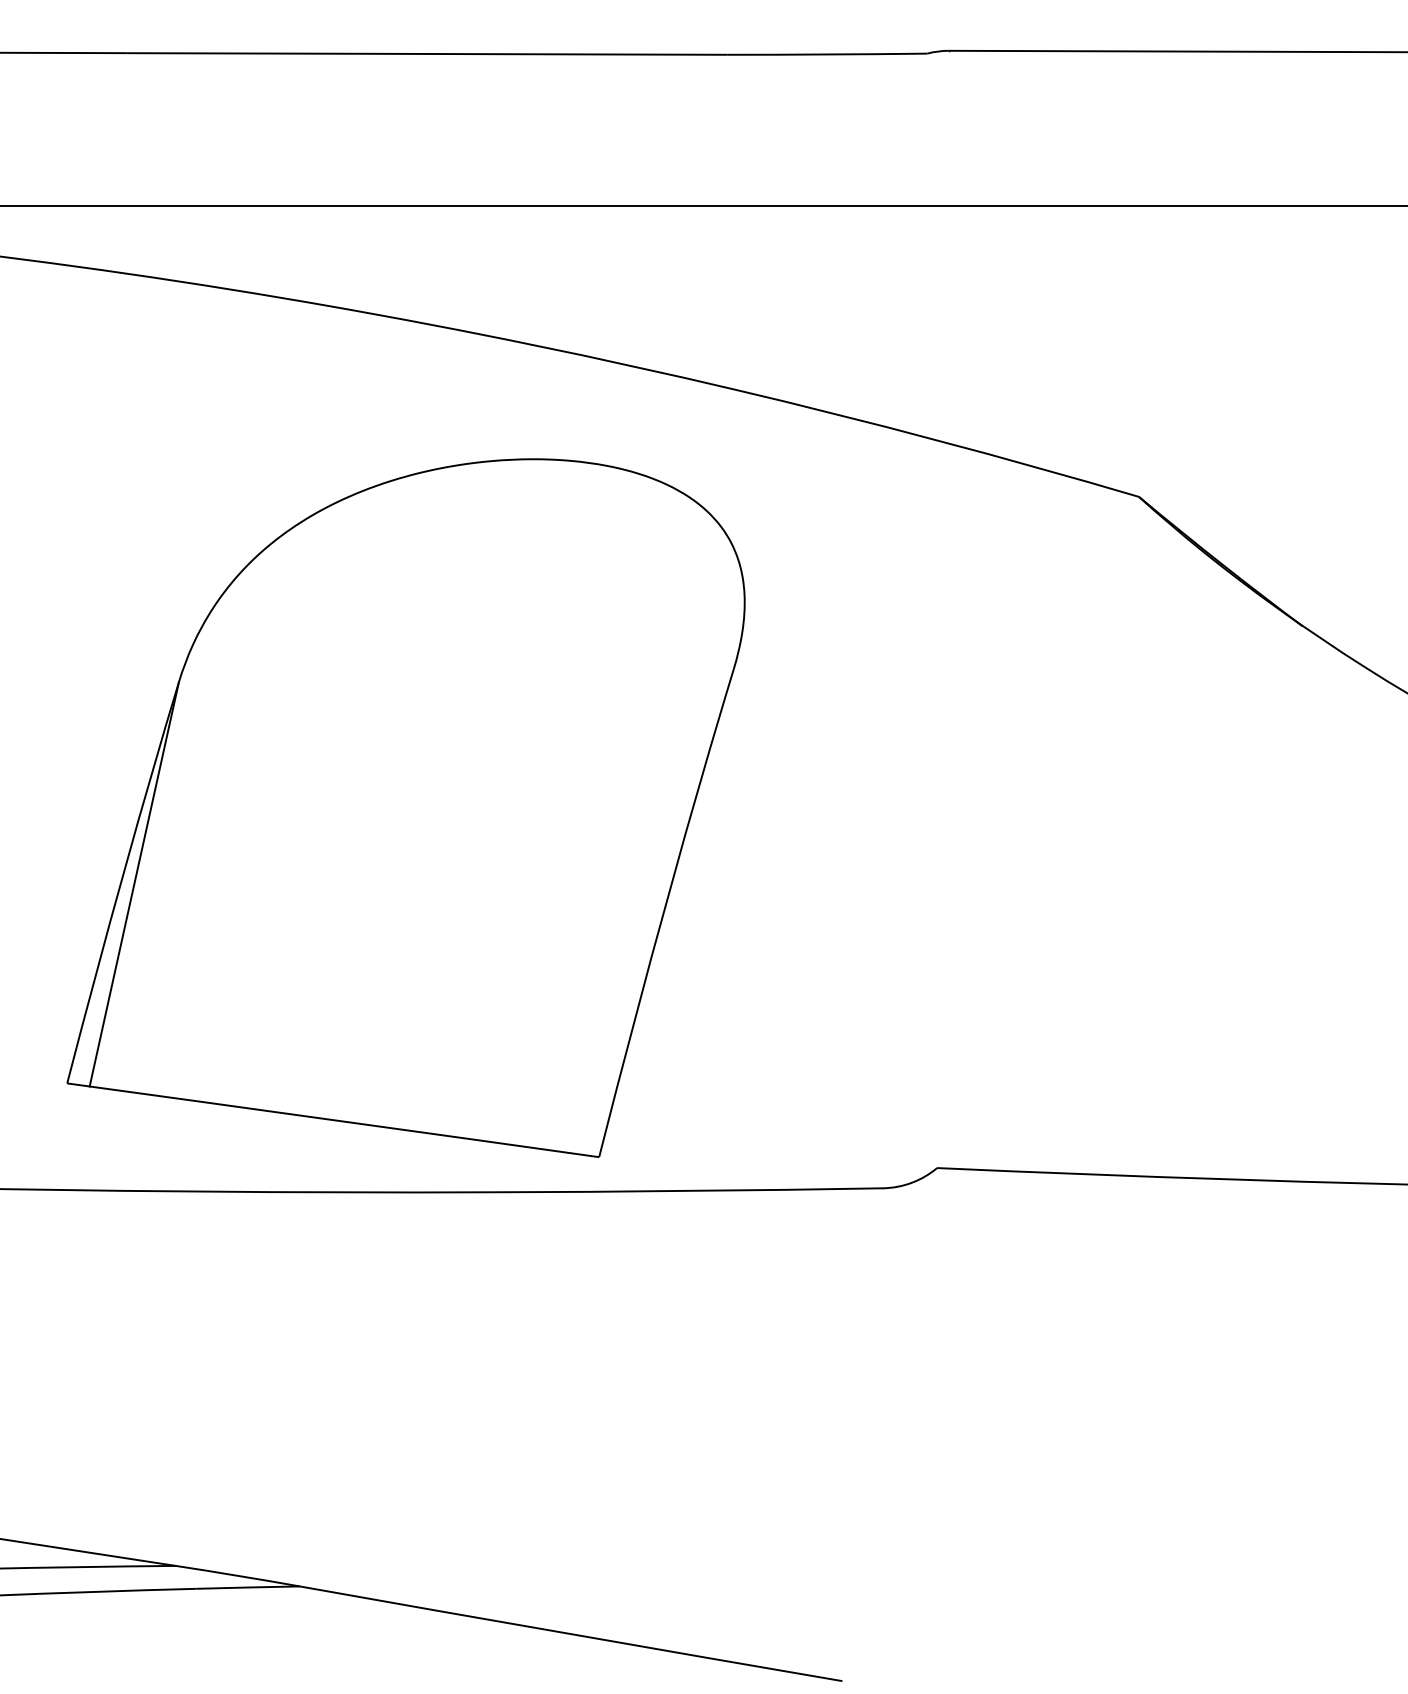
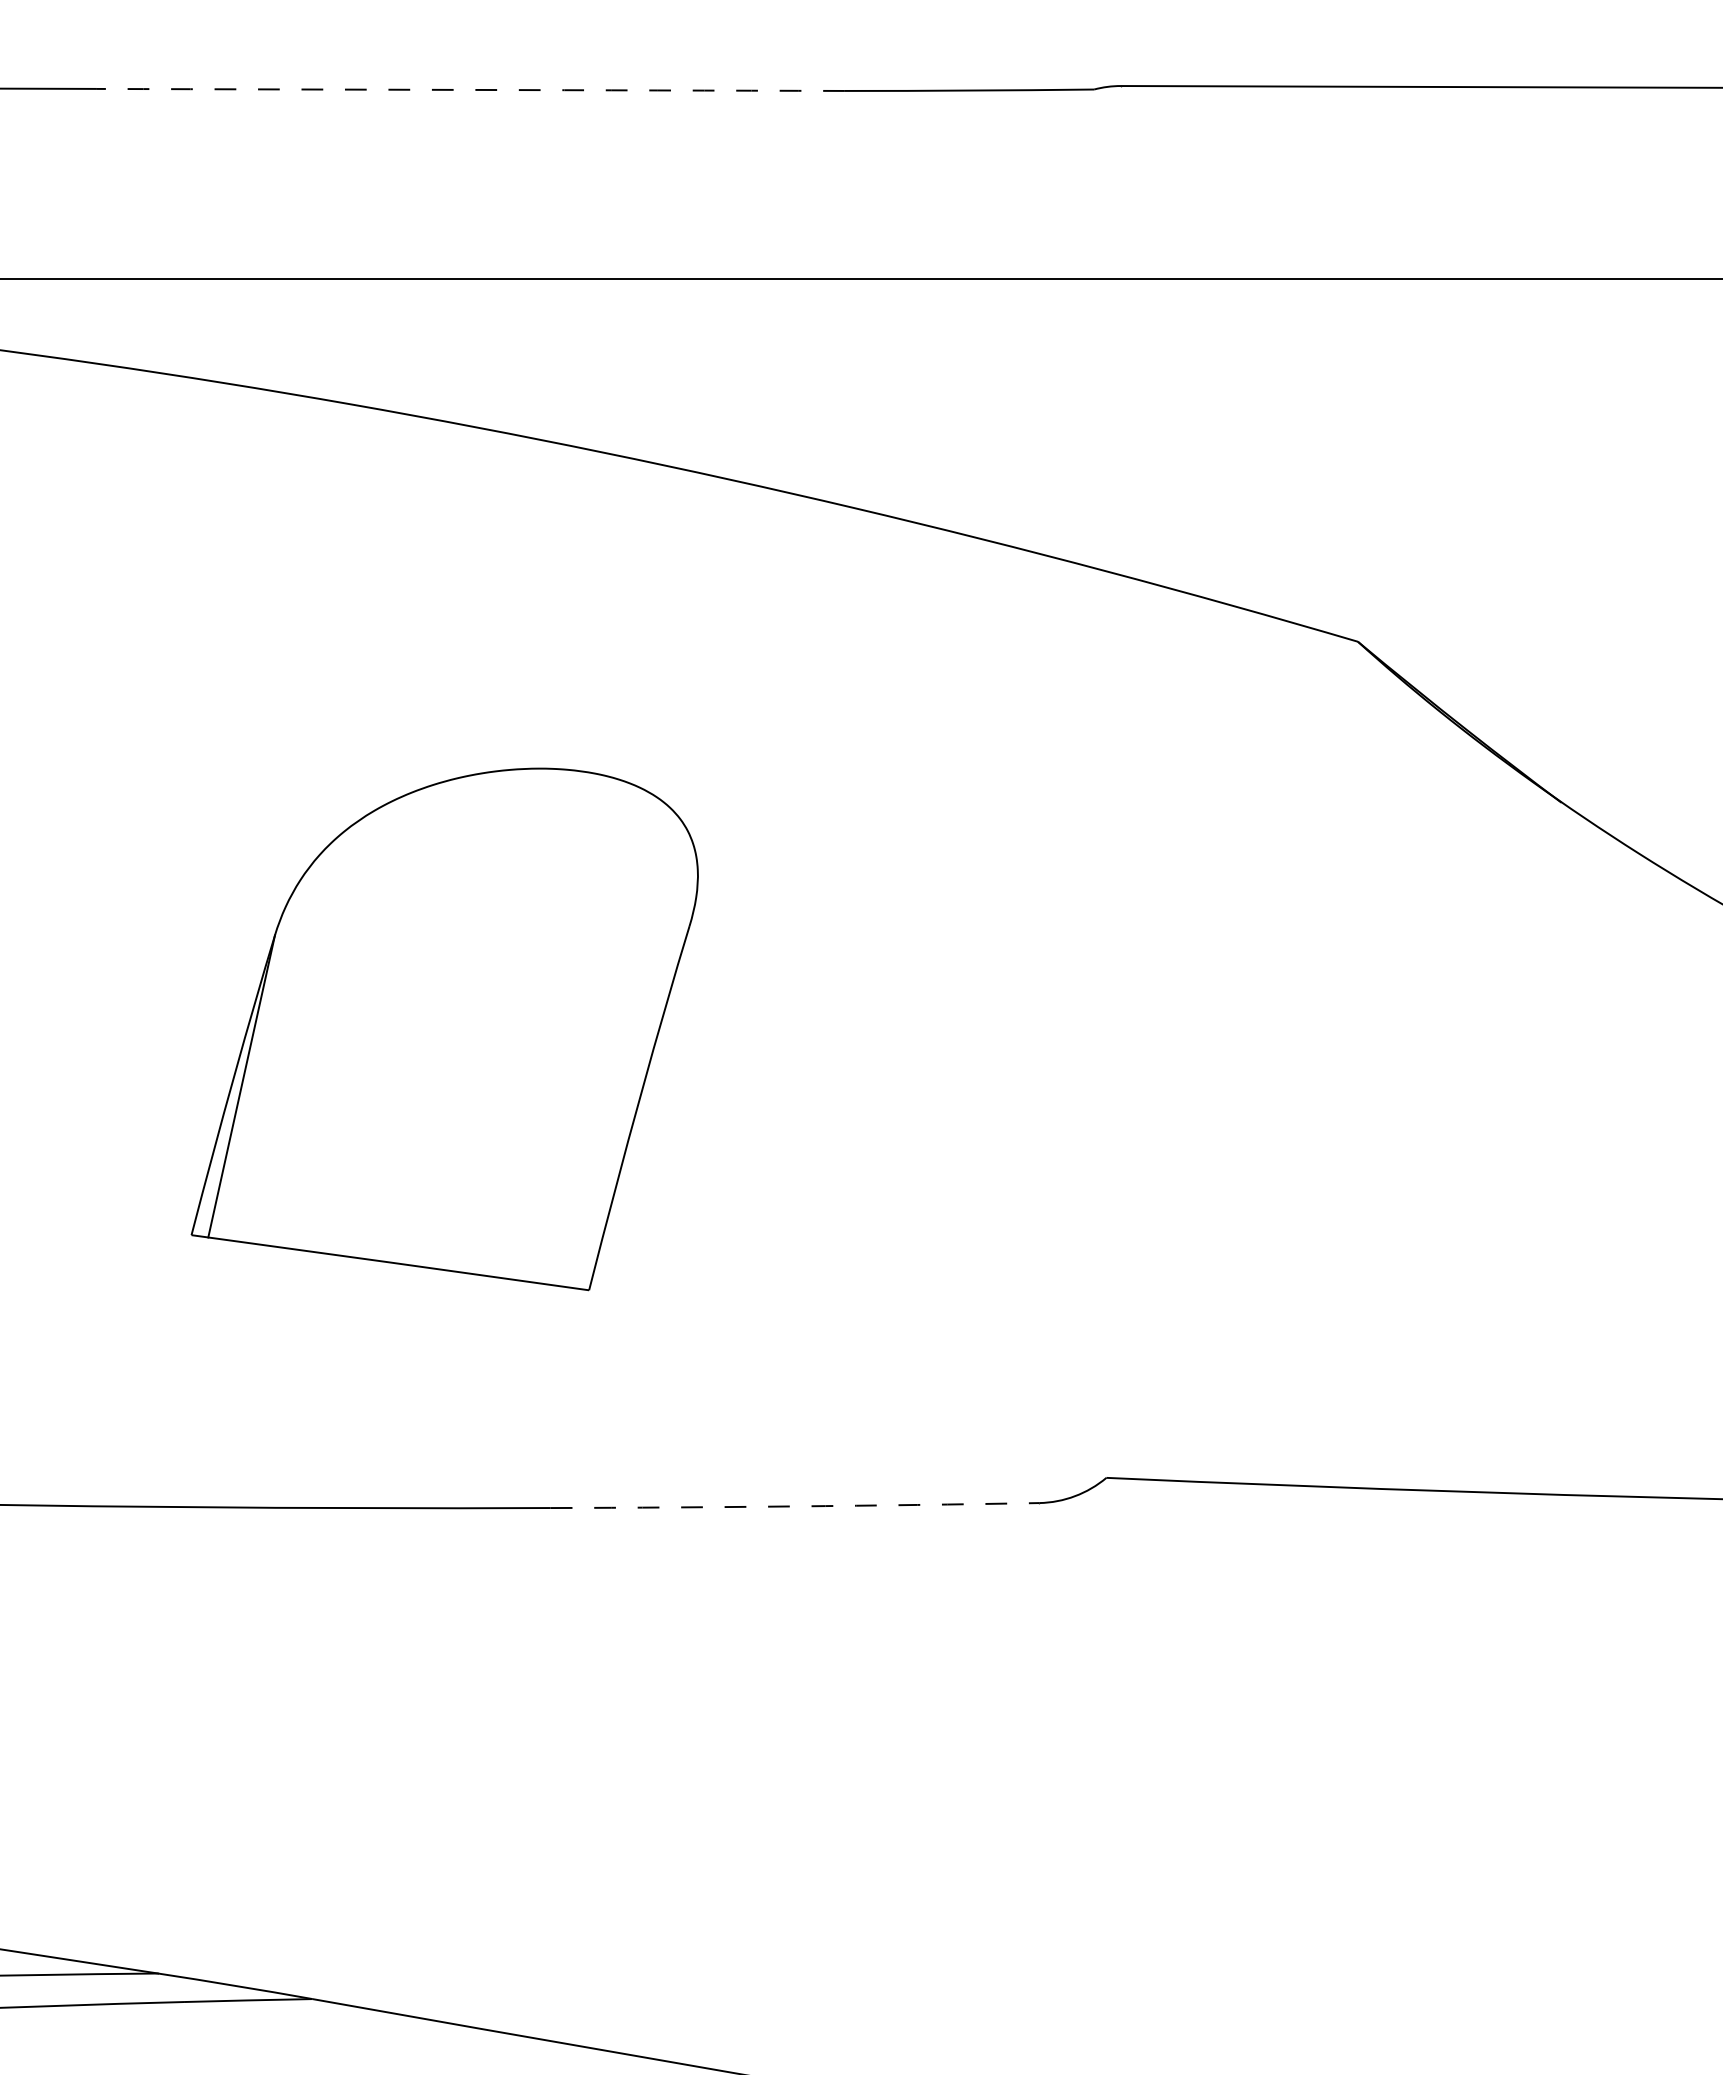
arc: (427, 53) -> (471, 89), solid -> dashed
part: (405, 807) -> (444, 1028), size x0.6
arc: (687, 1190) -> (795, 1505), solid -> dashed

